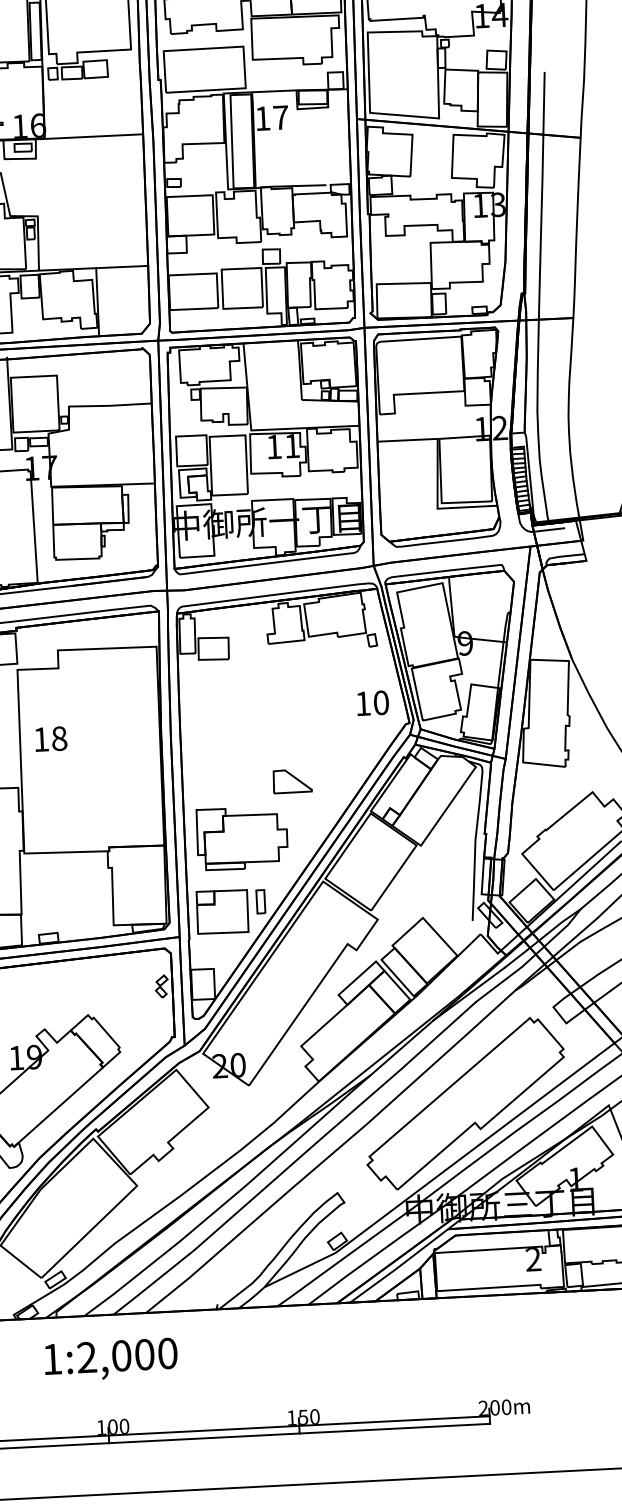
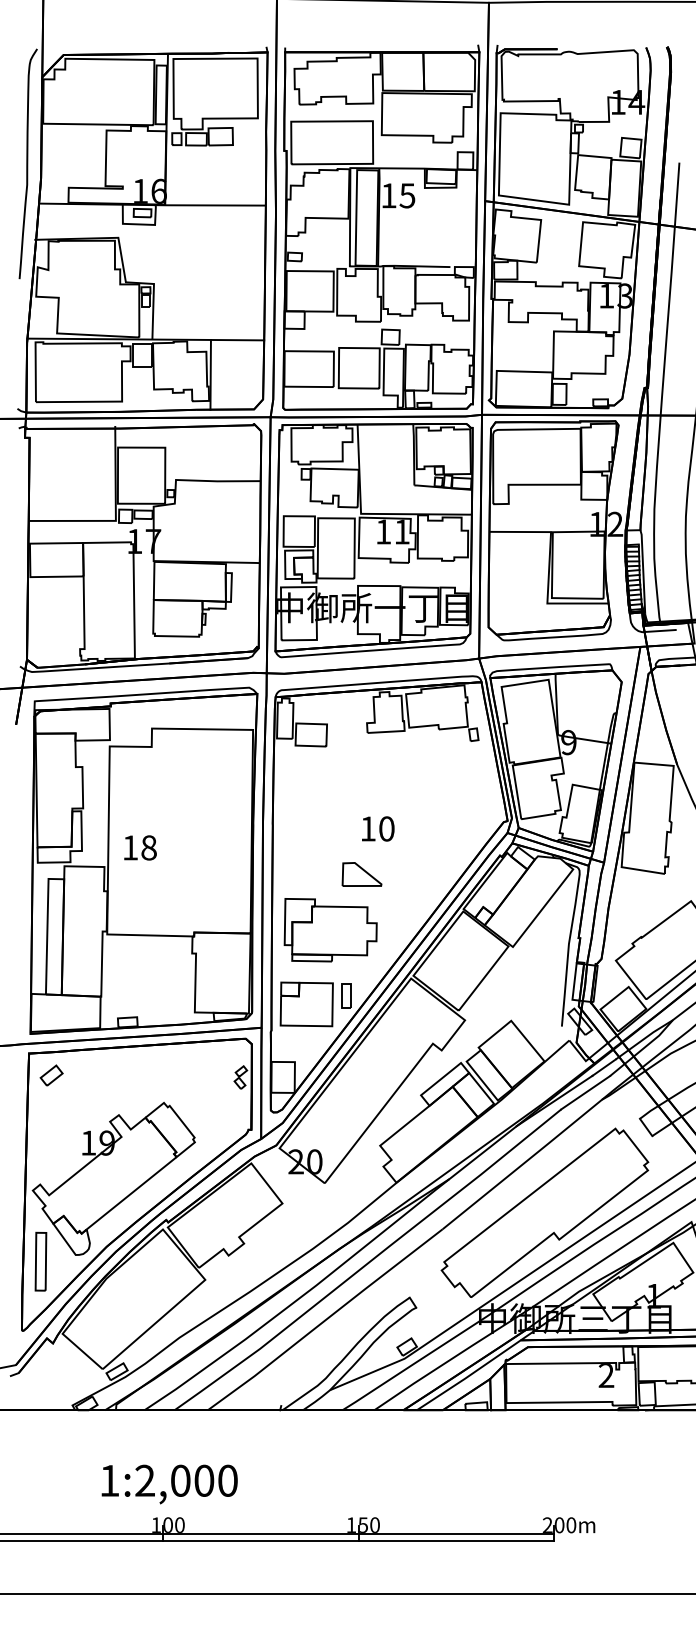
text: (280, 117) -> (407, 195), 17 -> 15
text: (373, 702) -> (378, 828), moved
text: (51, 738) -> (140, 847), moved
part: (292, 781) -> (361, 874), moved
text: (110, 1360) -> (169, 1484), moved

